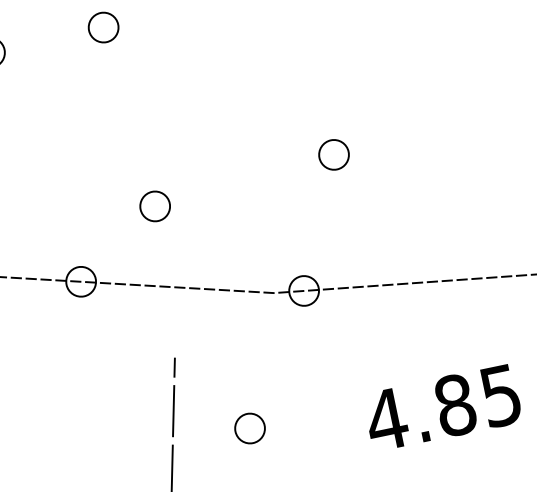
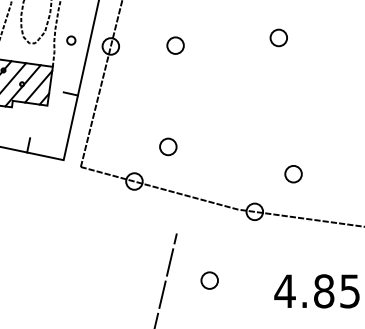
part: (334, 155) -> (293, 174), moved
part: (155, 205) -> (168, 146), moved

